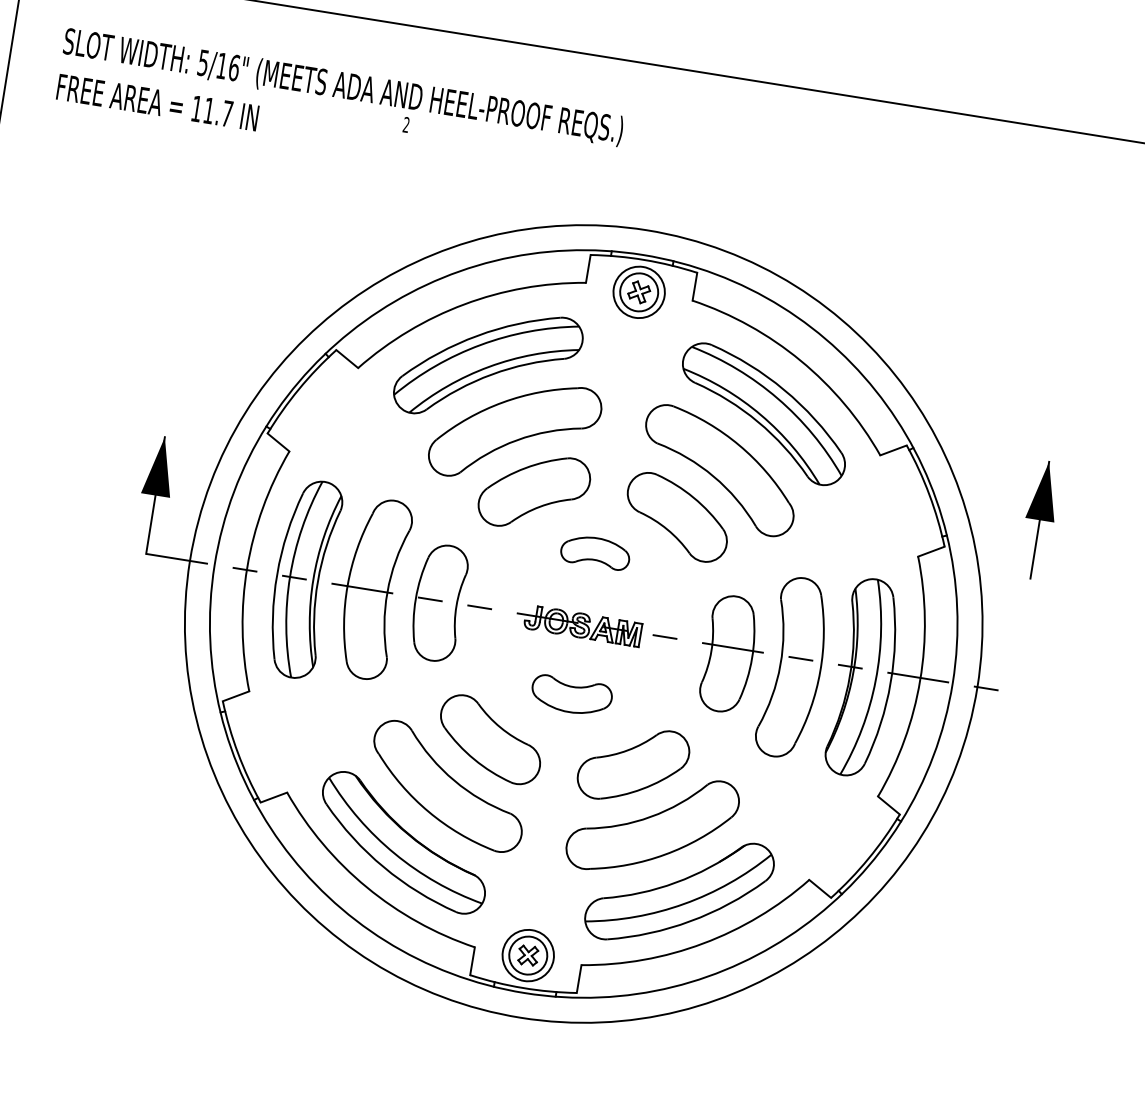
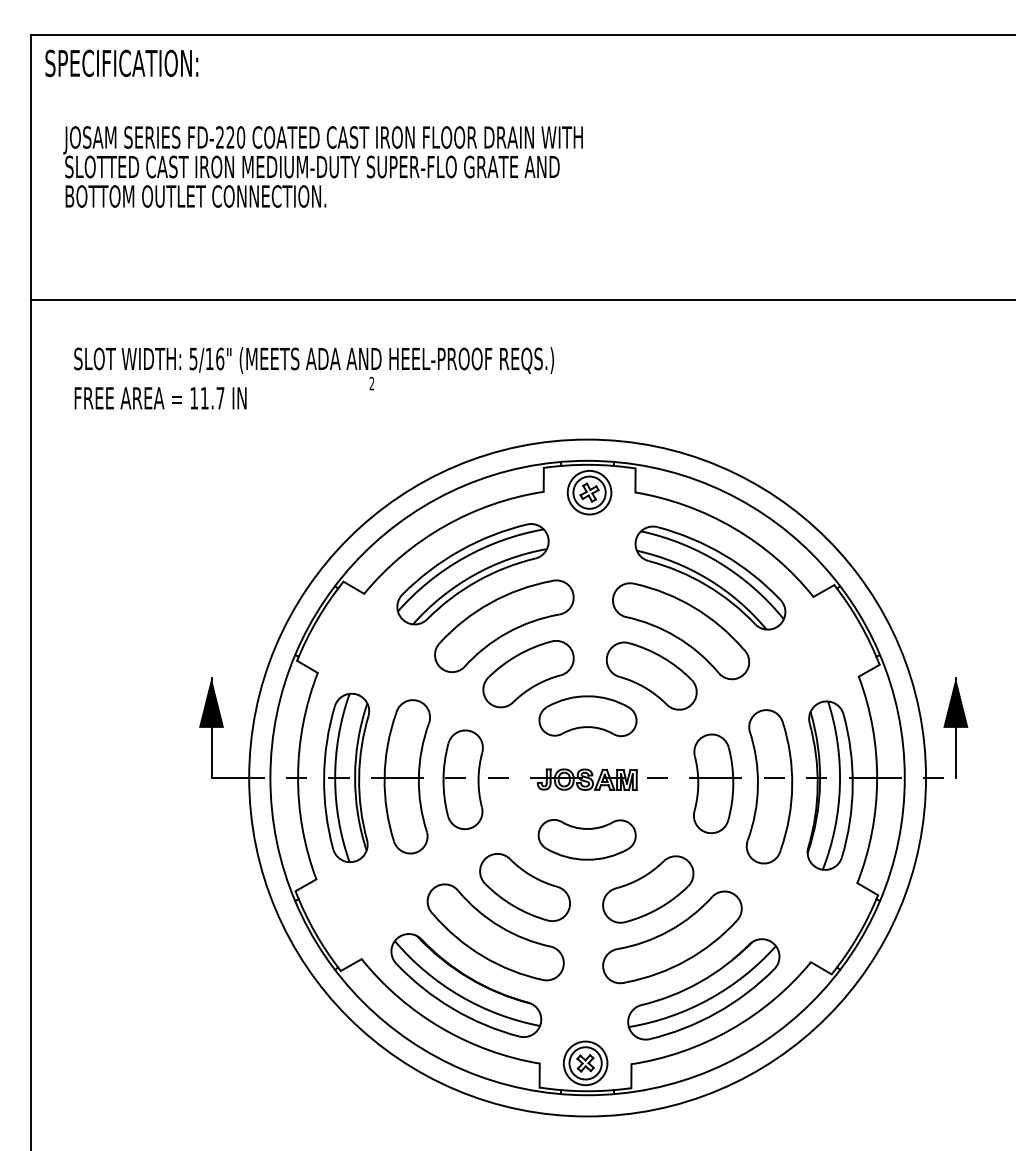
part: (1039, 519) -> (955, 727), moved
part: (595, 552) -> (587, 716), size x1.67
part: (570, 695) -> (586, 839), size x1.43

